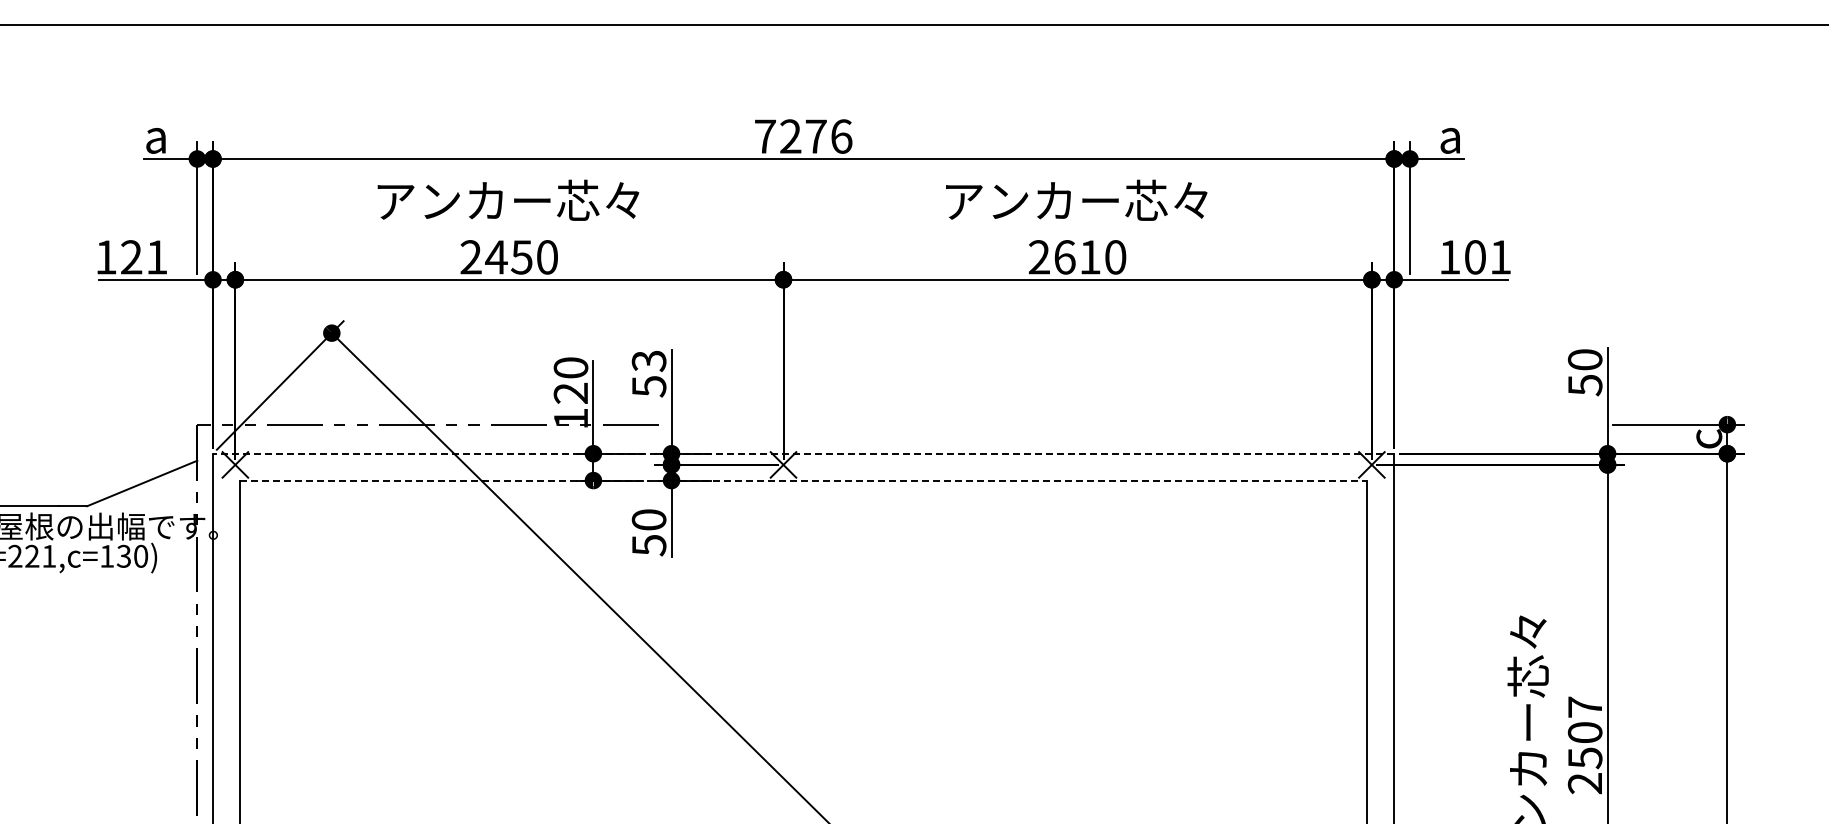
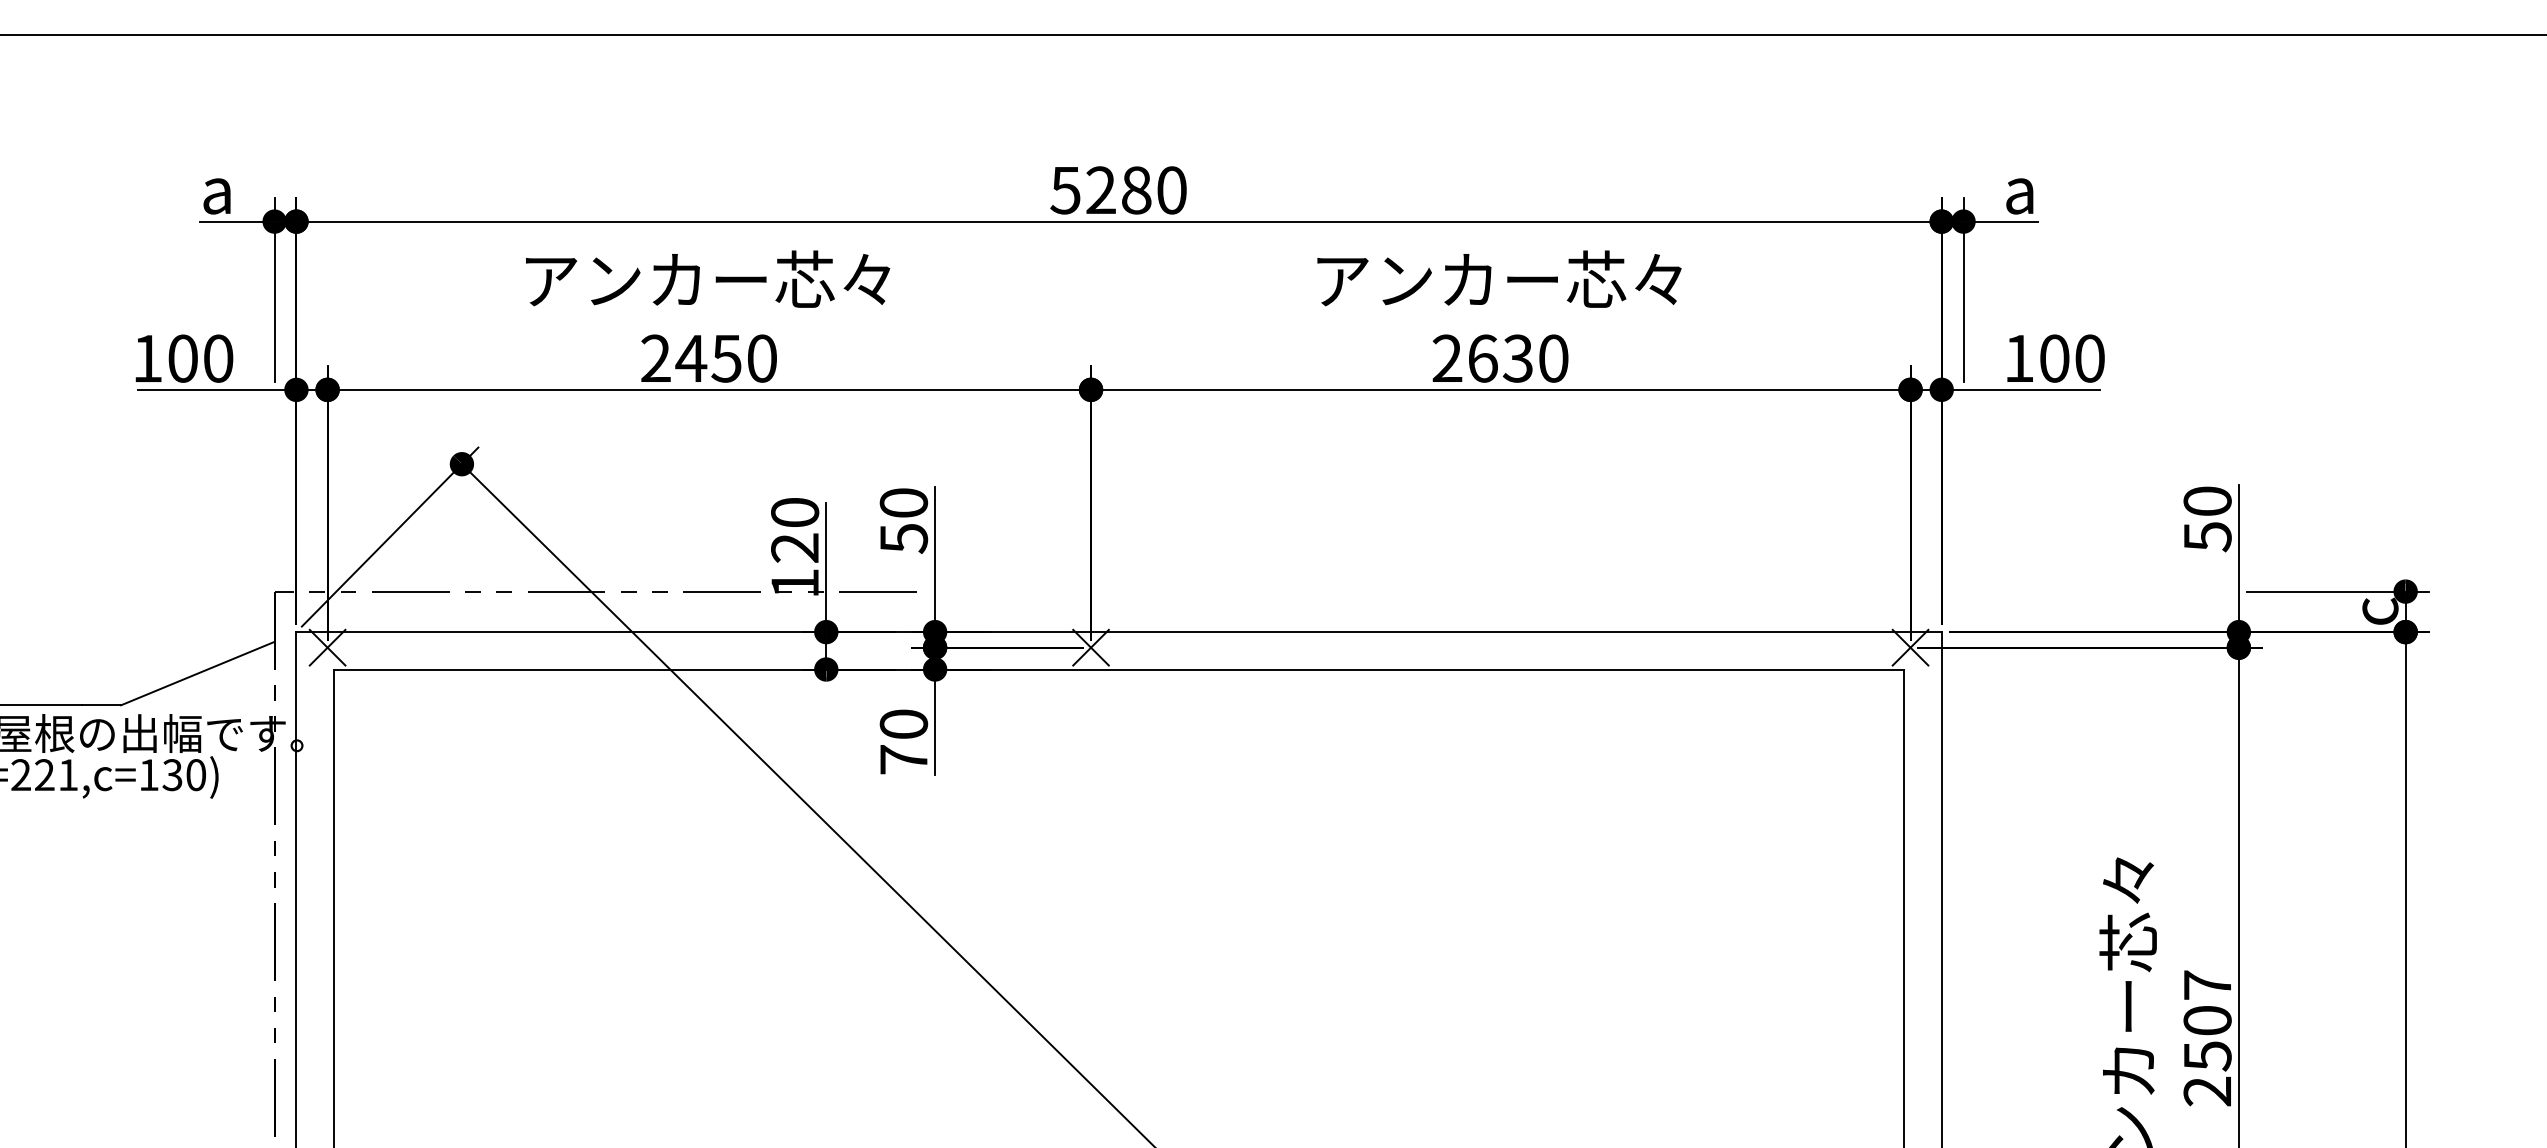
text: (803, 136) -> (1118, 190), 7276 -> 5280
text: (144, 257) -> (201, 358), 121 -> 100
text: (1089, 257) -> (1517, 358), 2610 -> 2630
text: (1500, 257) -> (2089, 358), 101 -> 100
text: (648, 361) -> (903, 503), 53 -> 50
line: (803, 453) -> (1118, 631), dashed -> solid
line: (803, 480) -> (1118, 669), dashed -> solid
text: (649, 545) -> (904, 759), 50 -> 70

